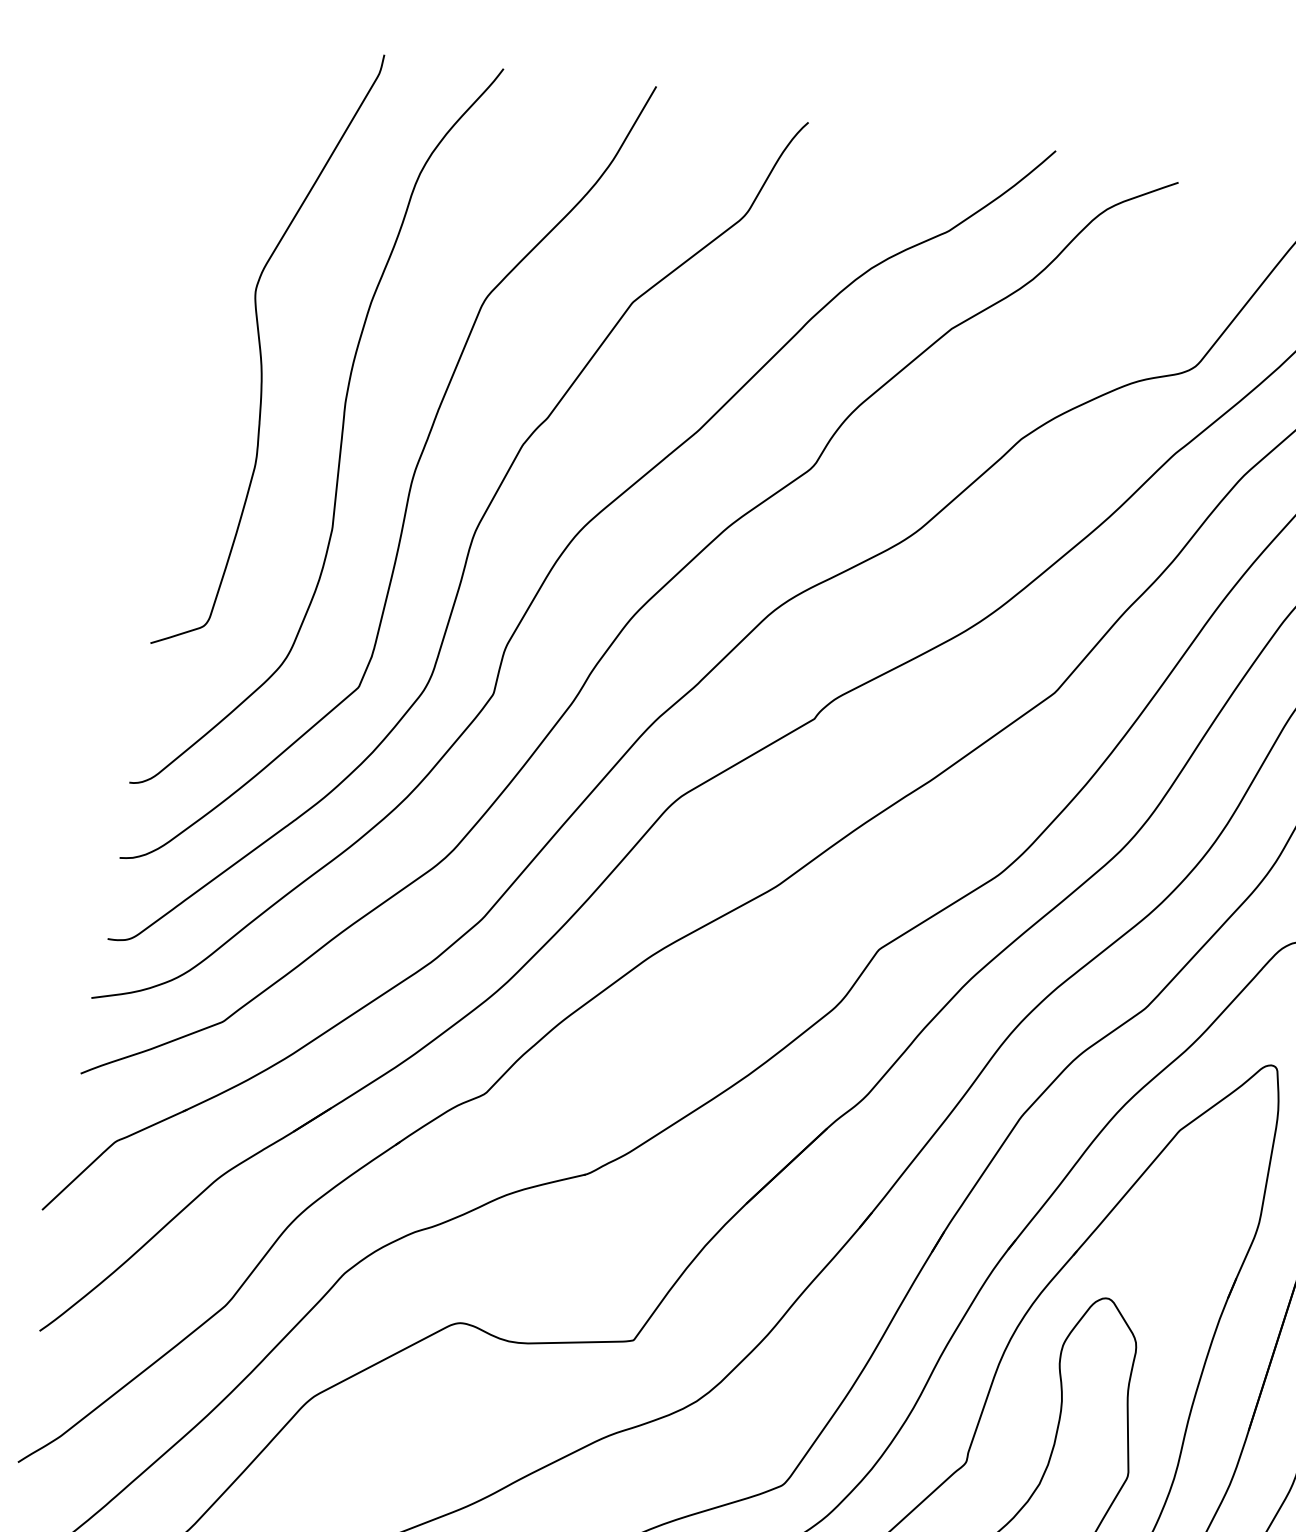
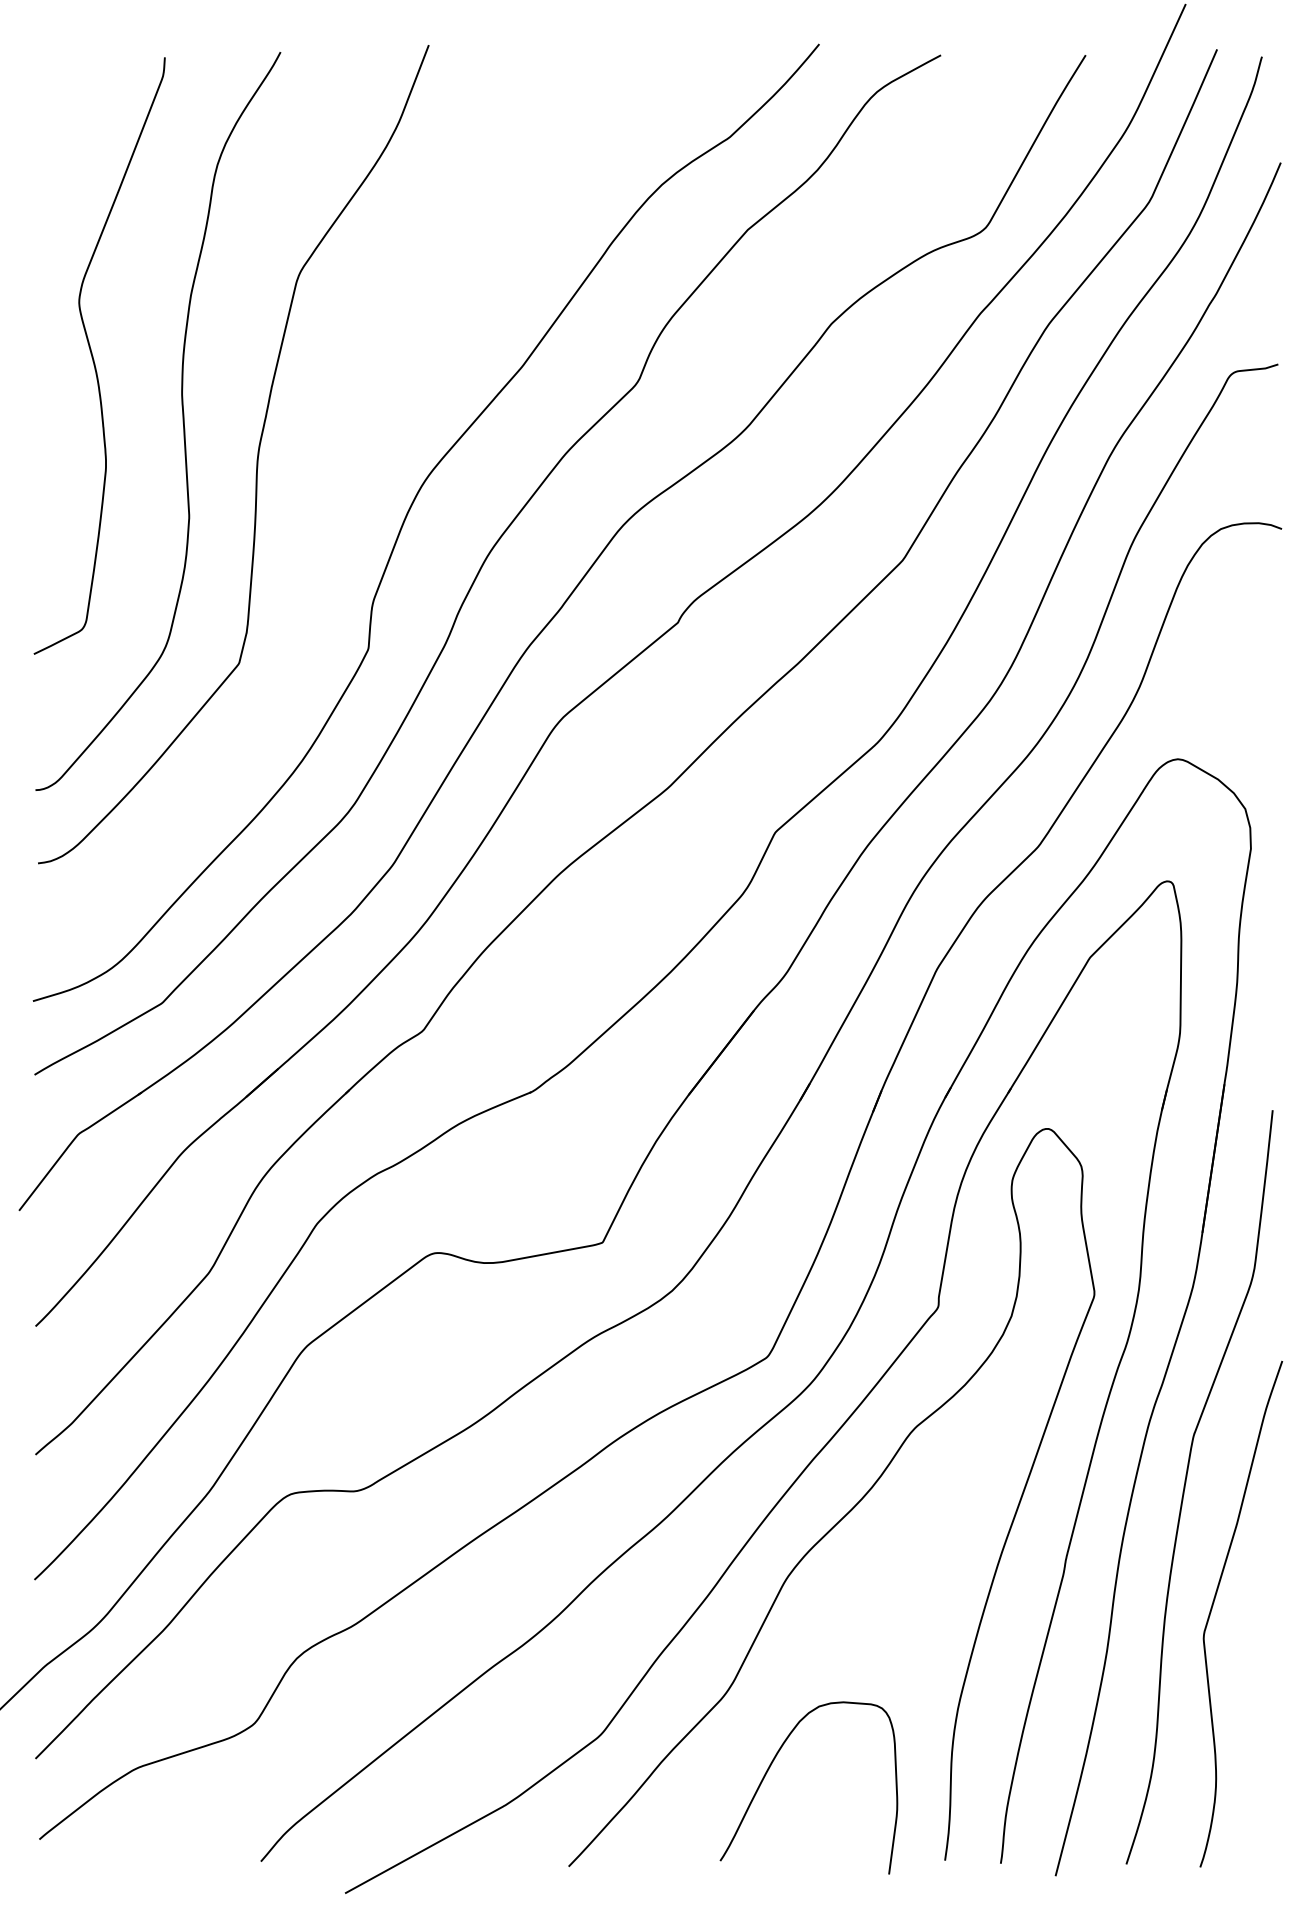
curve: (472, 536) -> (323, 502), removed

